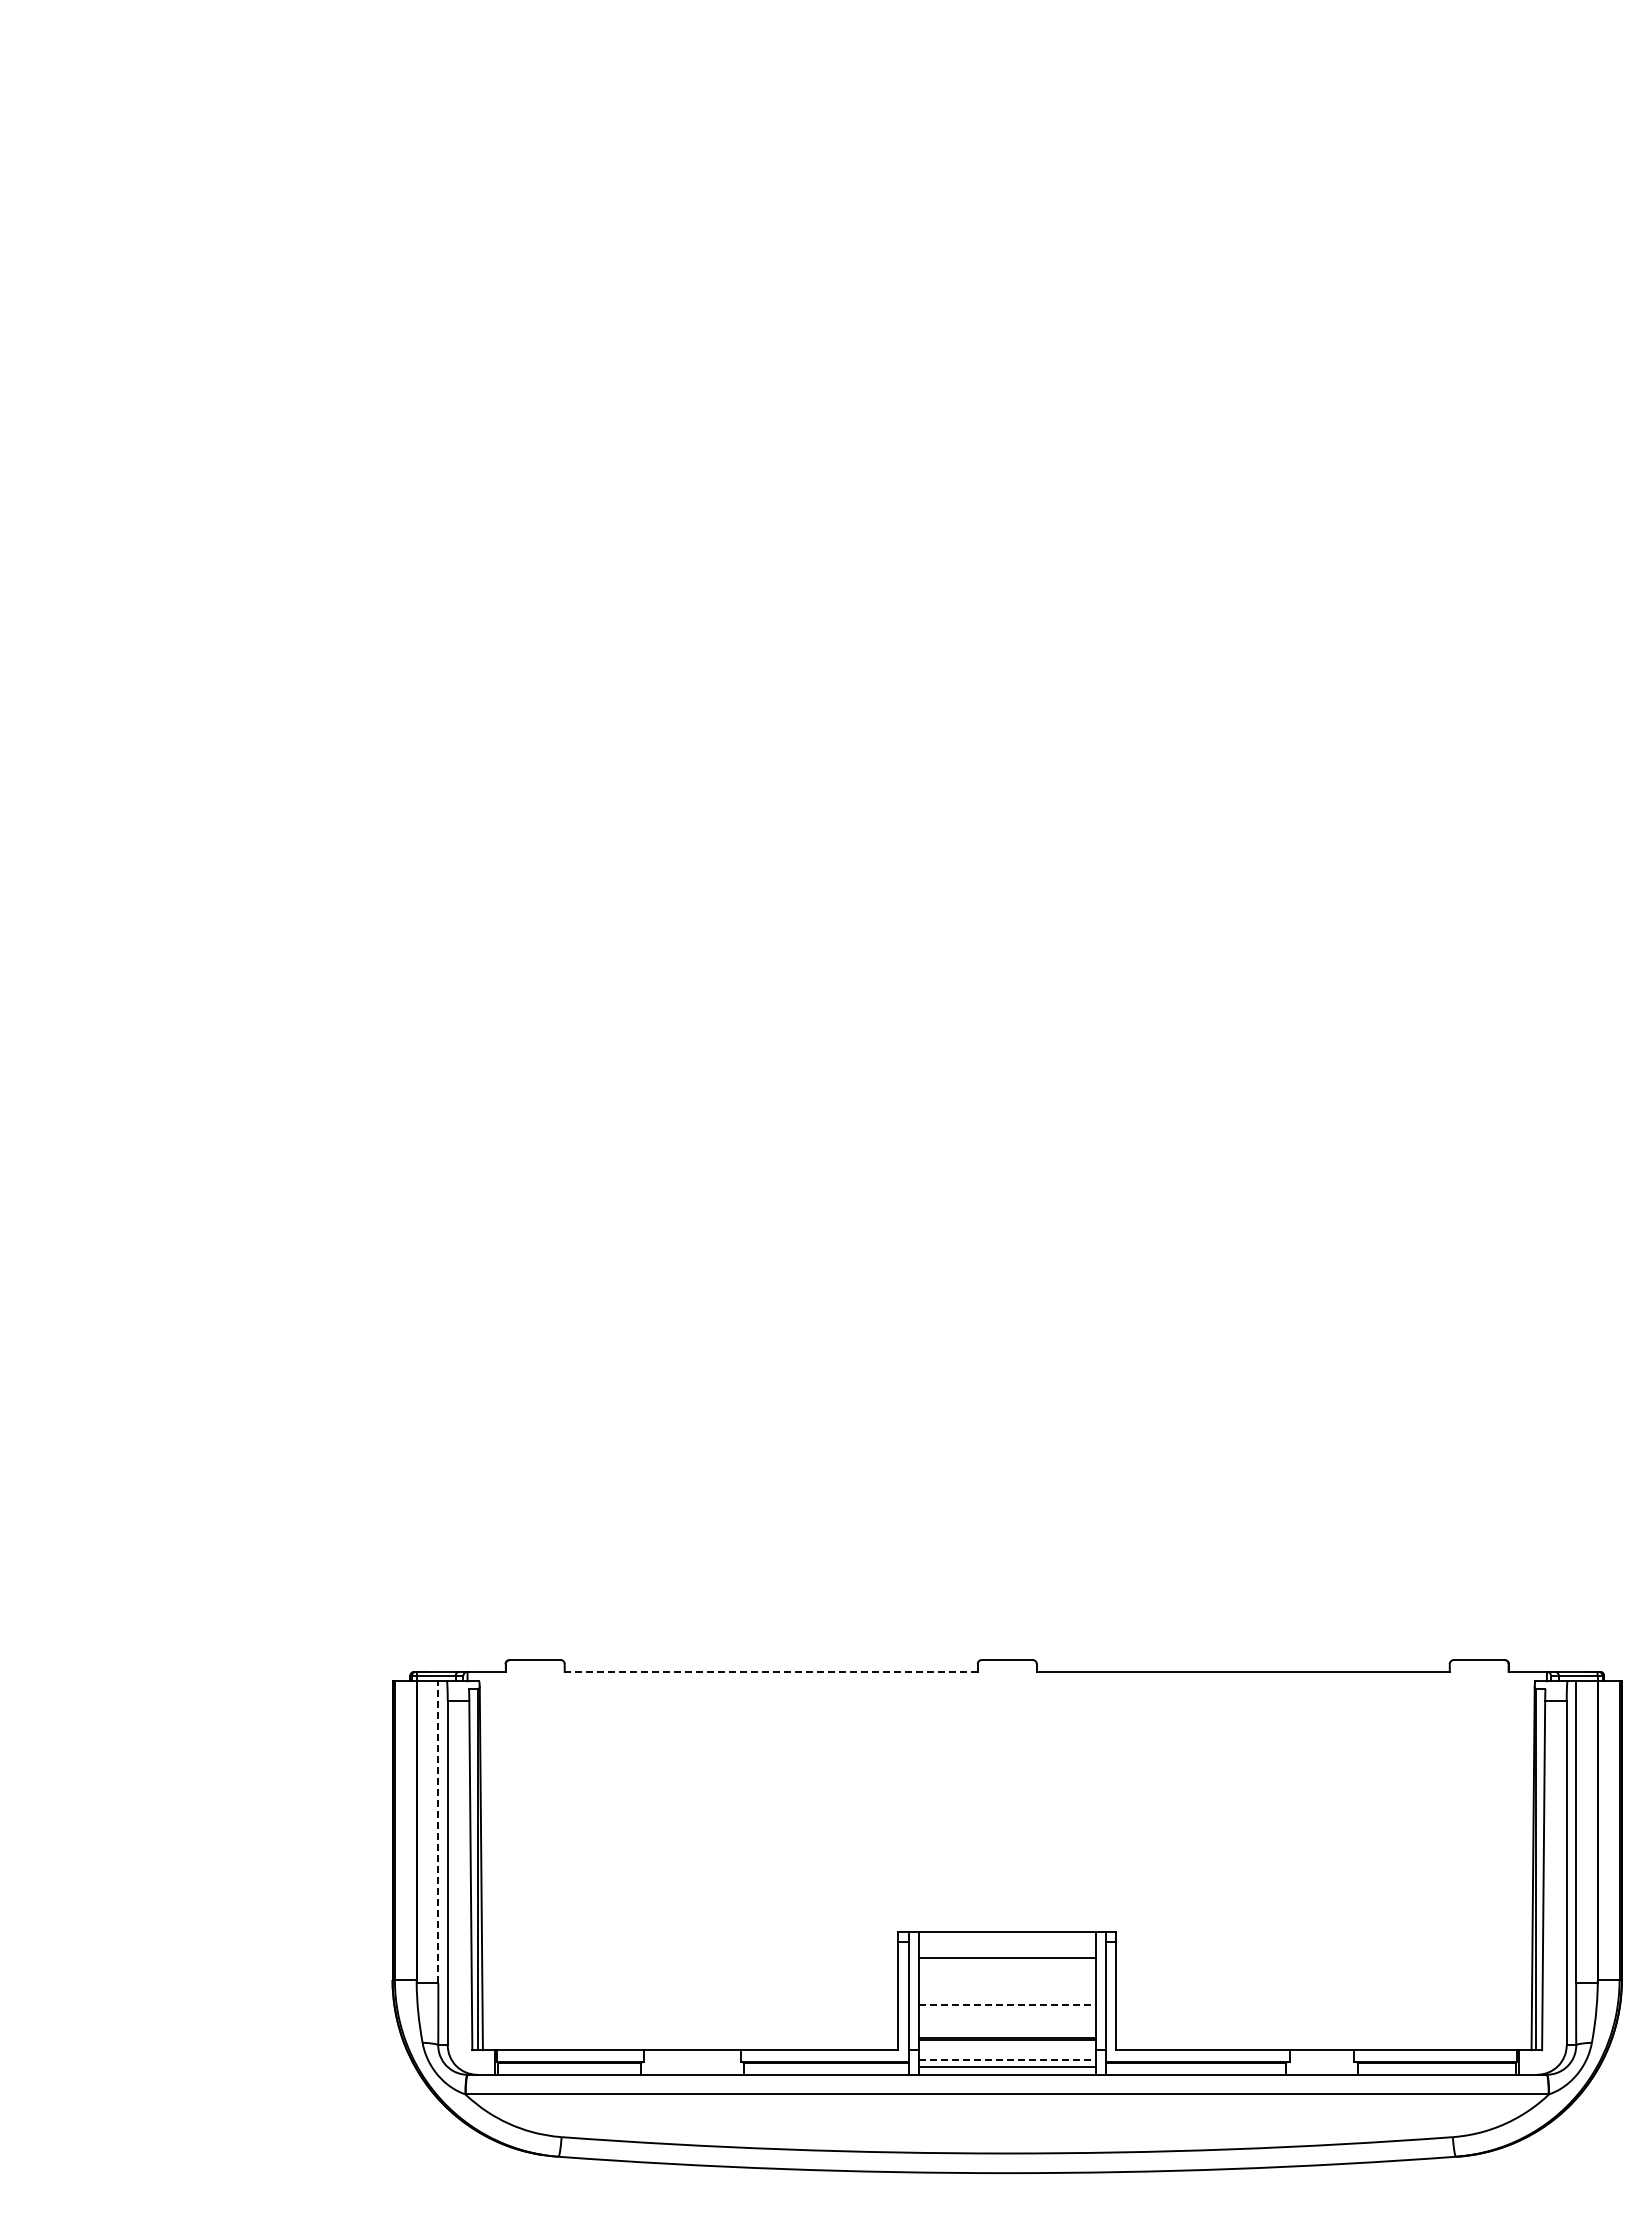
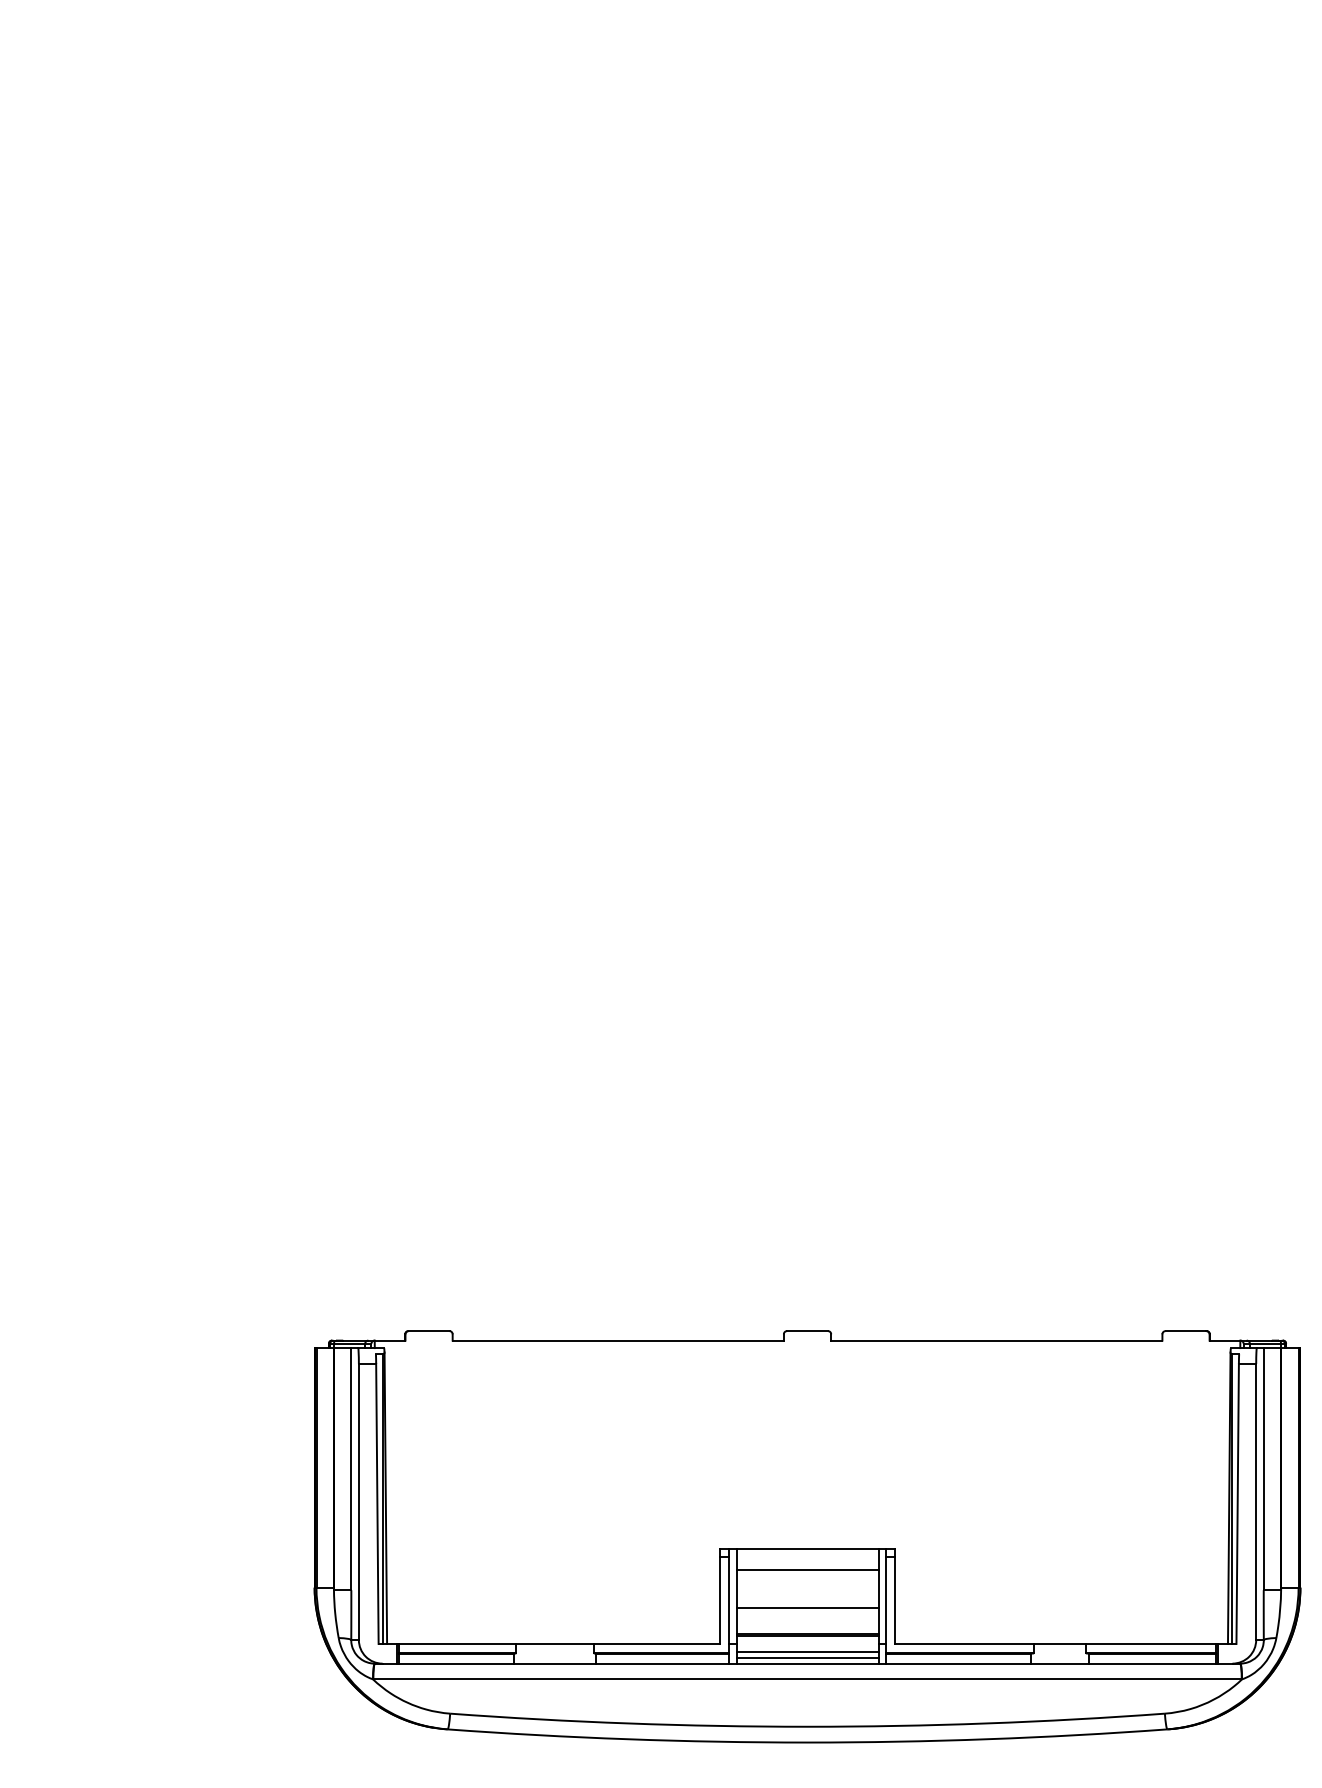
line: (771, 1671) -> (618, 1340), dashed -> solid
line: (438, 1832) -> (351, 1469), dashed -> solid
line: (1007, 2004) -> (807, 1607), dashed -> solid
line: (1007, 2060) -> (807, 1652), dashed -> solid

